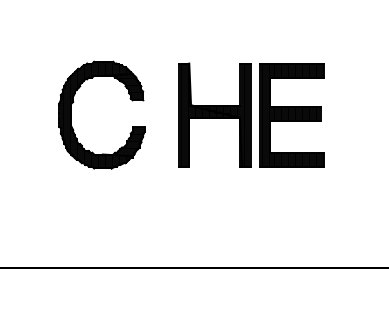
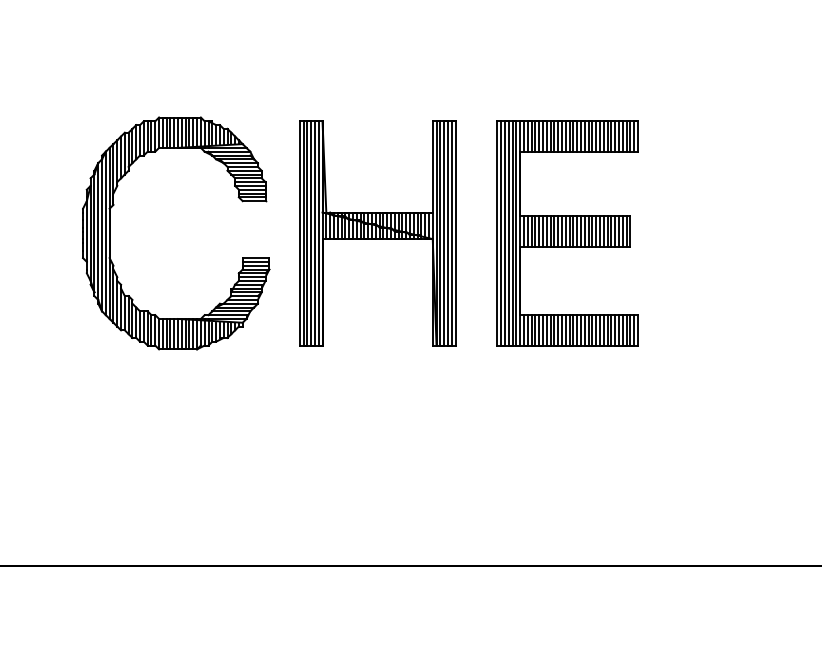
part: (74, 102) -> (116, 205), moved
part: (214, 114) -> (377, 231), moved

